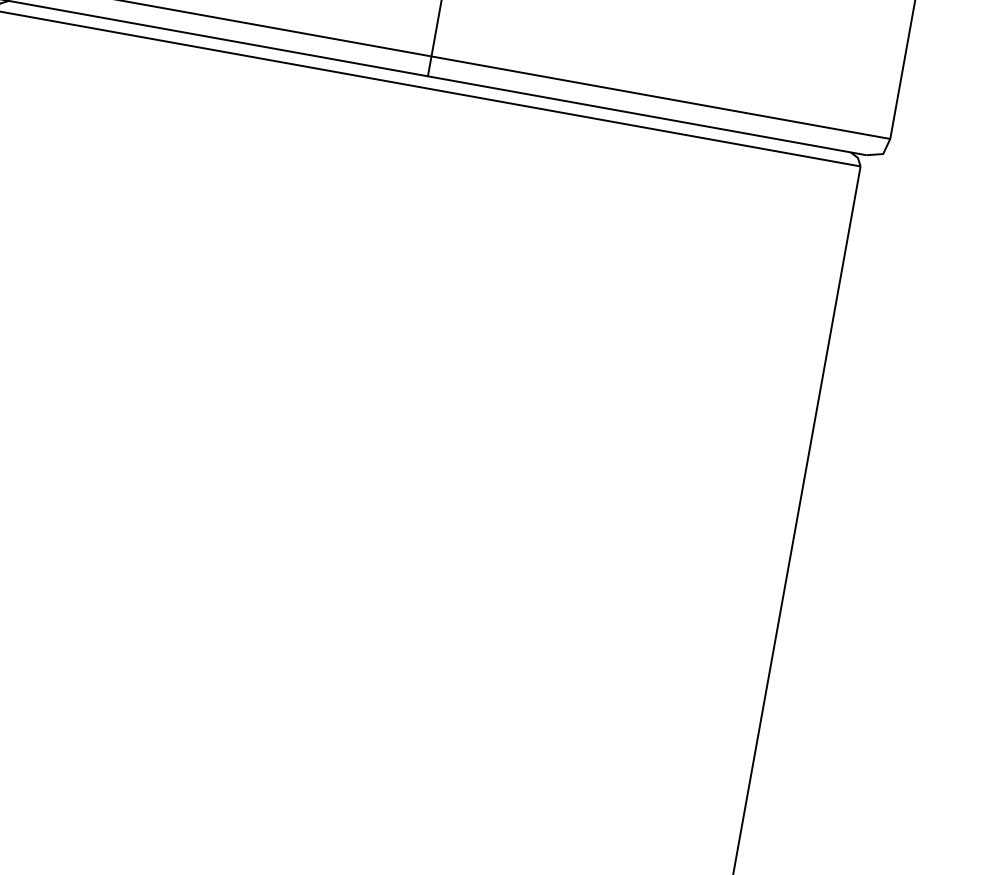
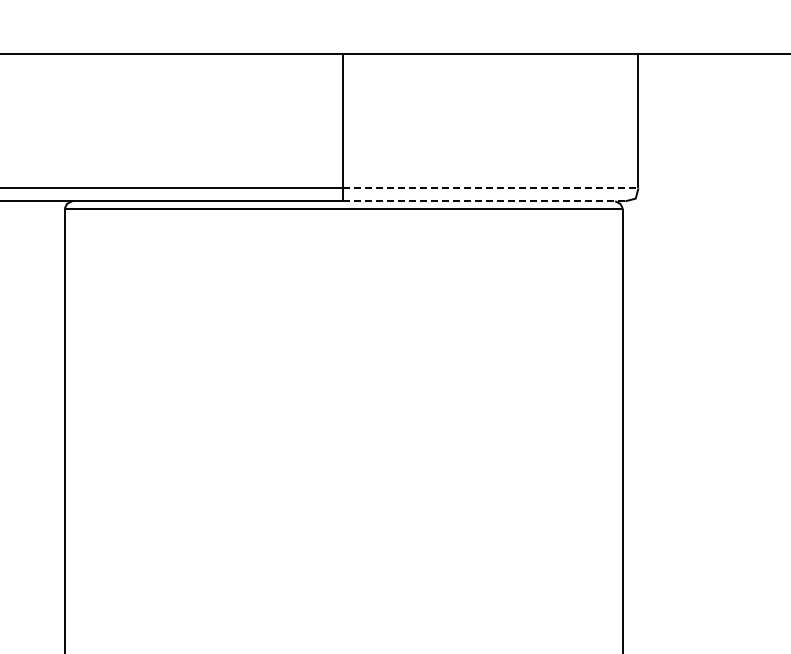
line: (660, 97) -> (490, 188), solid -> dashed
line: (646, 116) -> (483, 201), solid -> dashed

